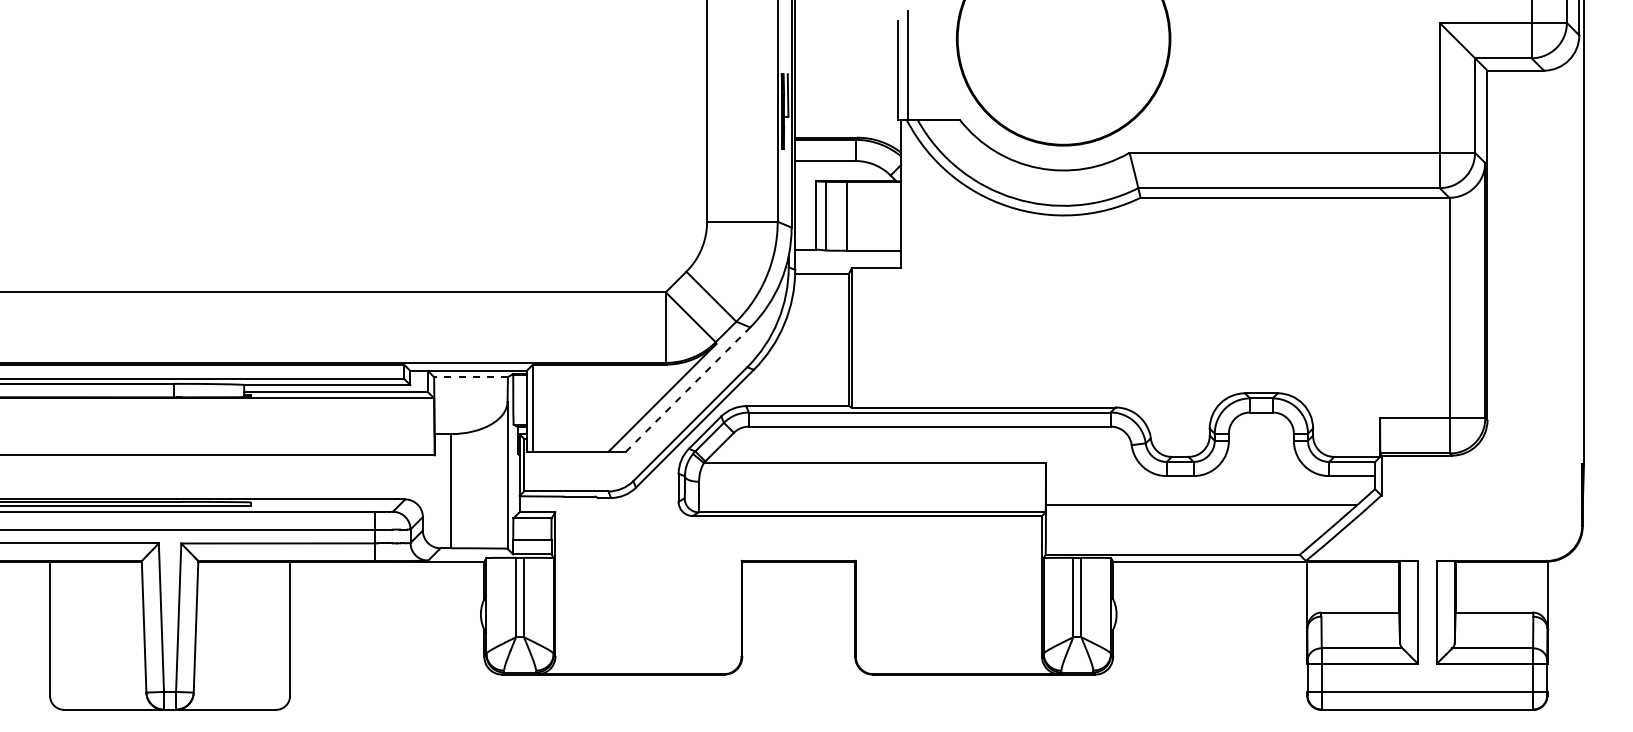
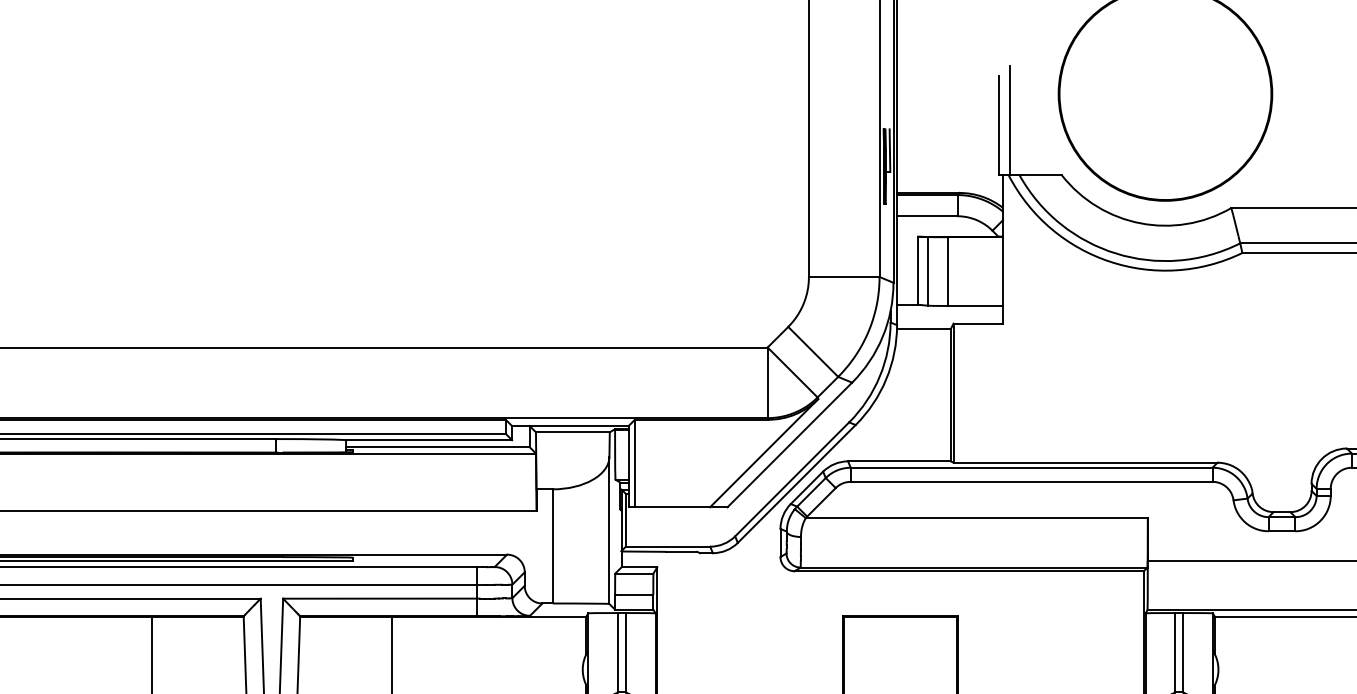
line: (471, 377) -> (573, 432), dashed -> solid
line: (688, 389) -> (790, 444), dashed -> solid

